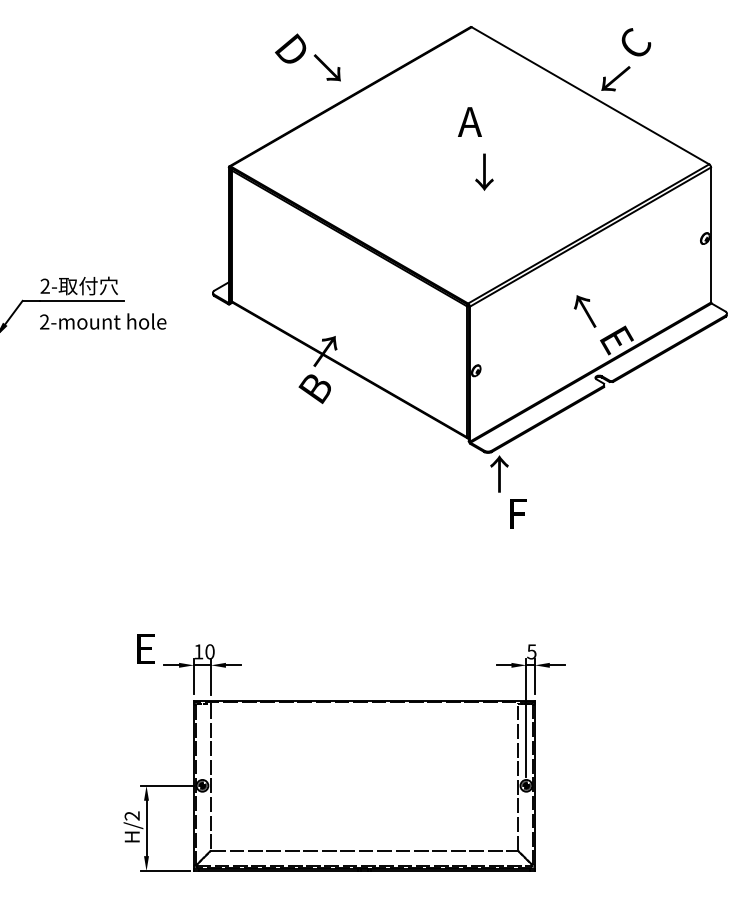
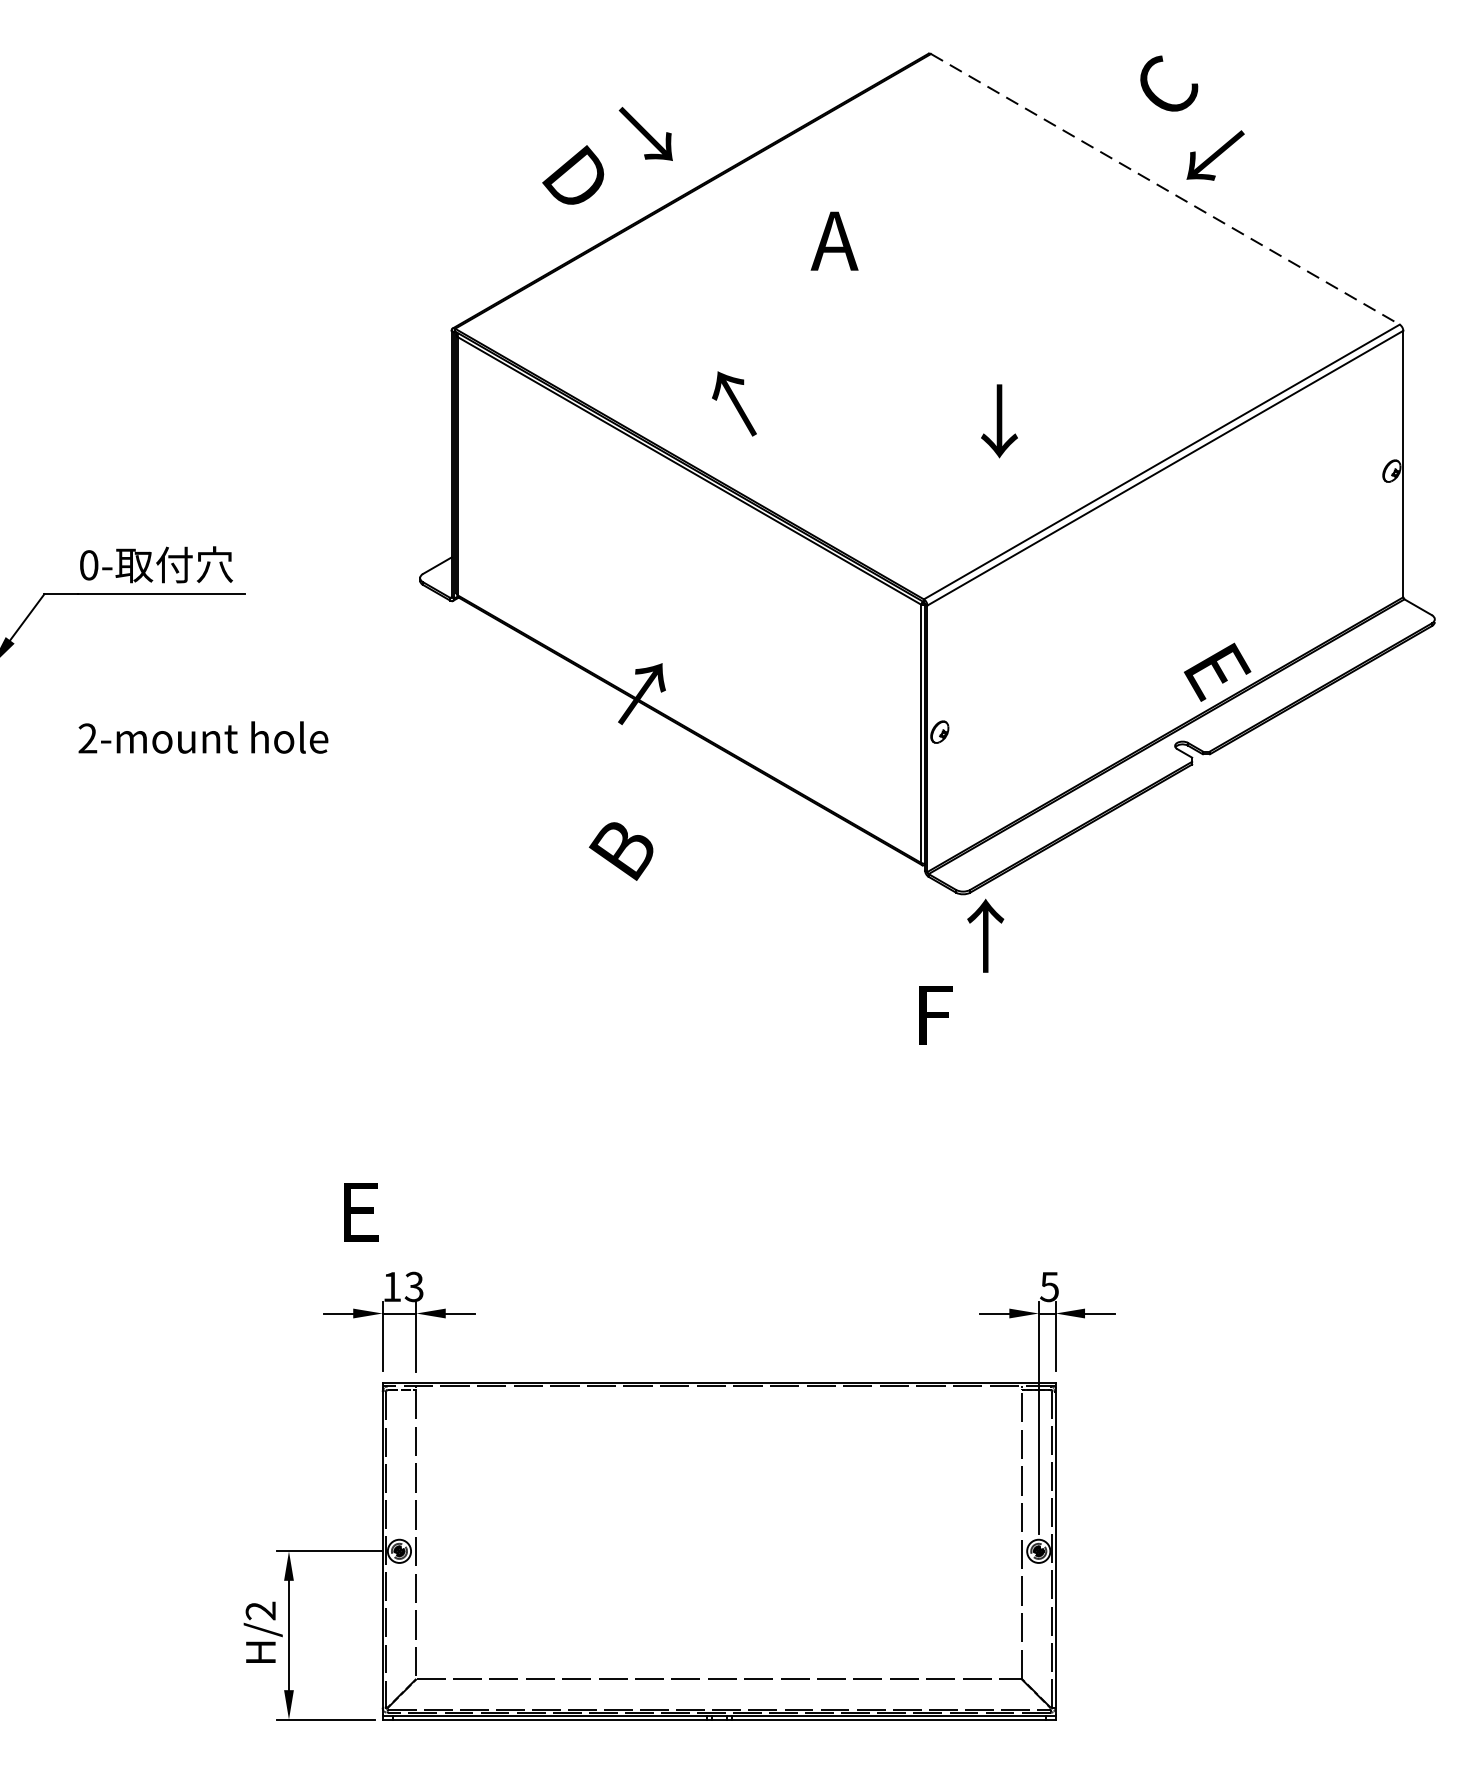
text: (636, 42) -> (1169, 84), moved
text: (290, 48) -> (573, 174), moved
line: (590, 96) -> (1165, 190), solid -> dashed
text: (469, 121) -> (833, 240), moved
text: (484, 171) -> (999, 419), moved
text: (44, 285) -> (87, 563), 2- -> 0-
text: (584, 311) -> (733, 403), moved
text: (103, 321) -> (204, 737), moved
text: (314, 388) -> (620, 849), moved
text: (518, 513) -> (936, 1013), moved
text: (145, 648) -> (359, 1211), moved
text: (209, 651) -> (413, 1286), 10 -> 13

